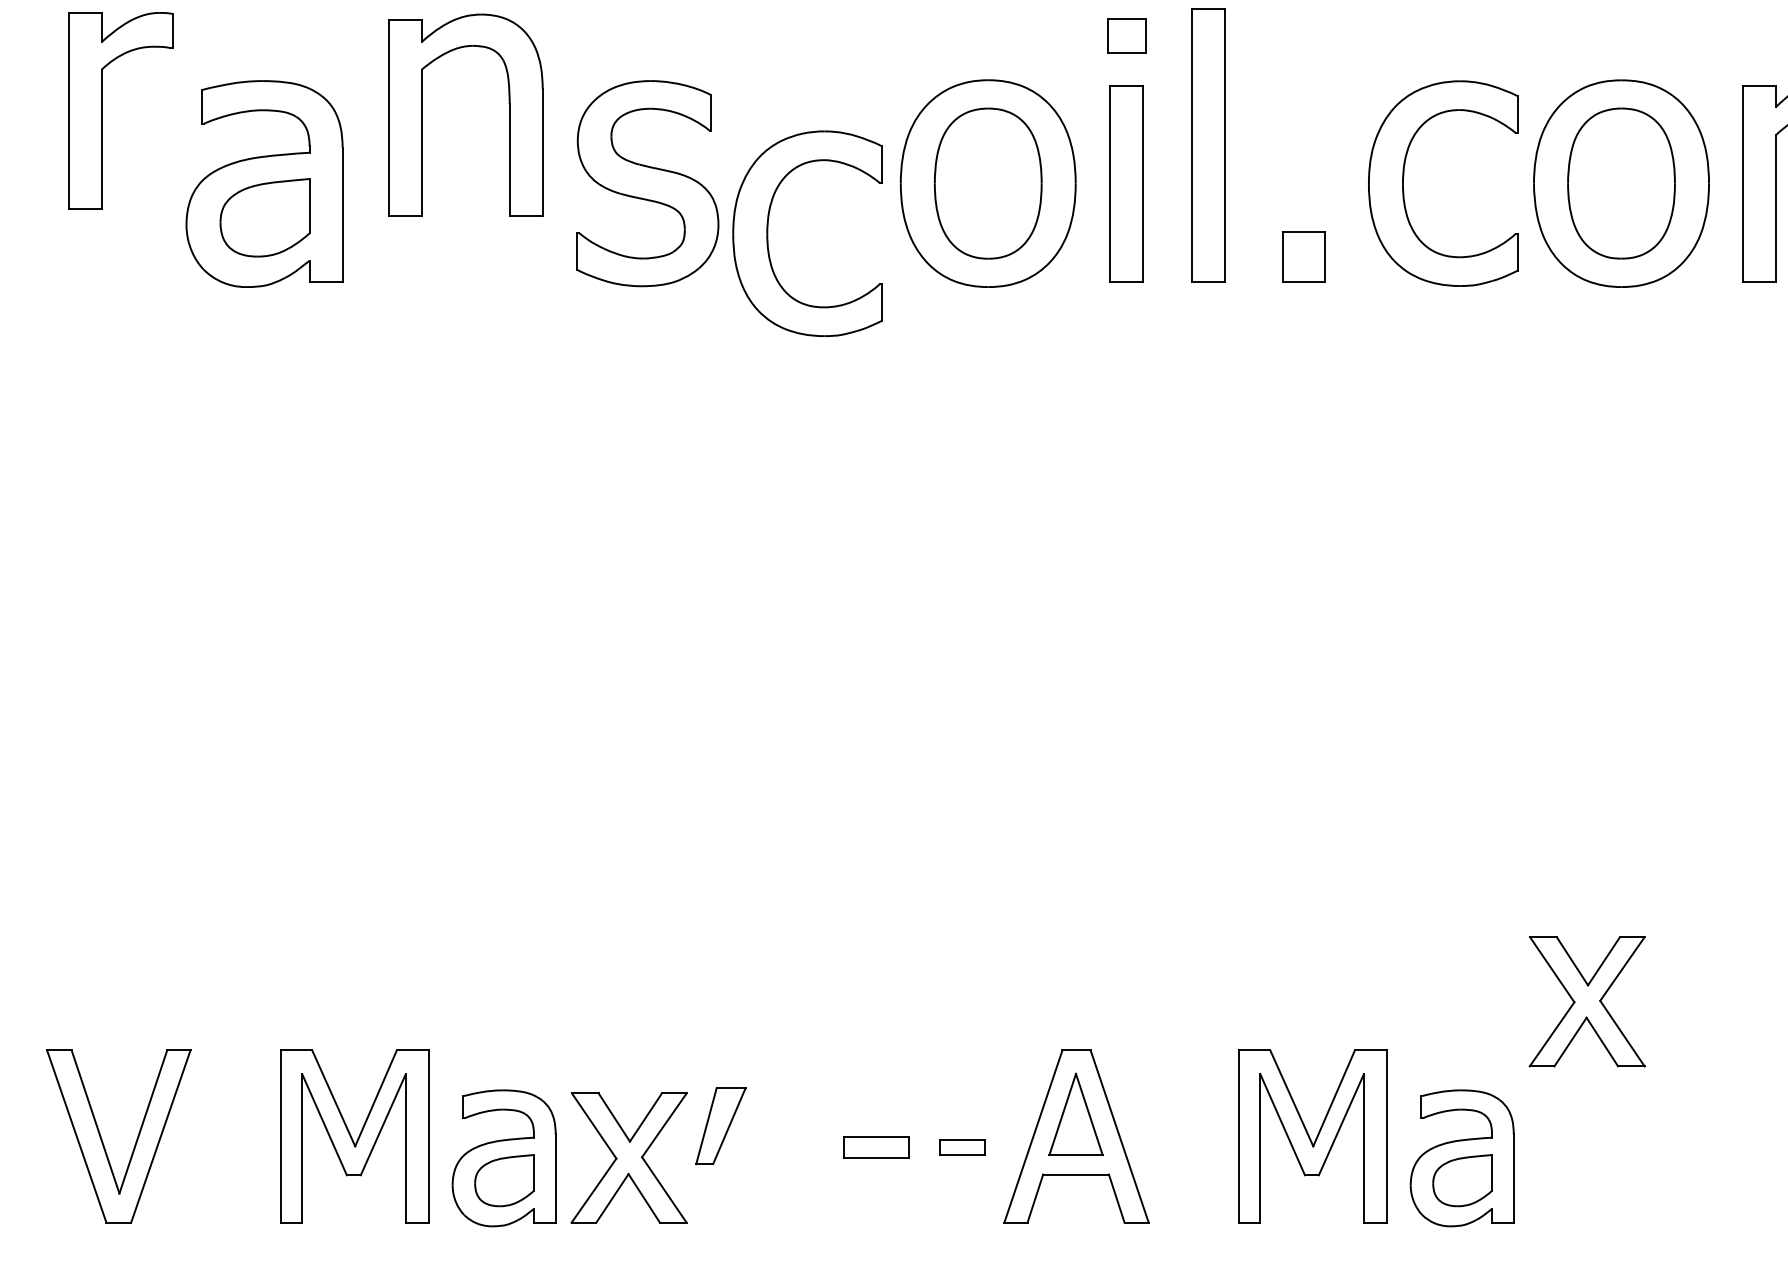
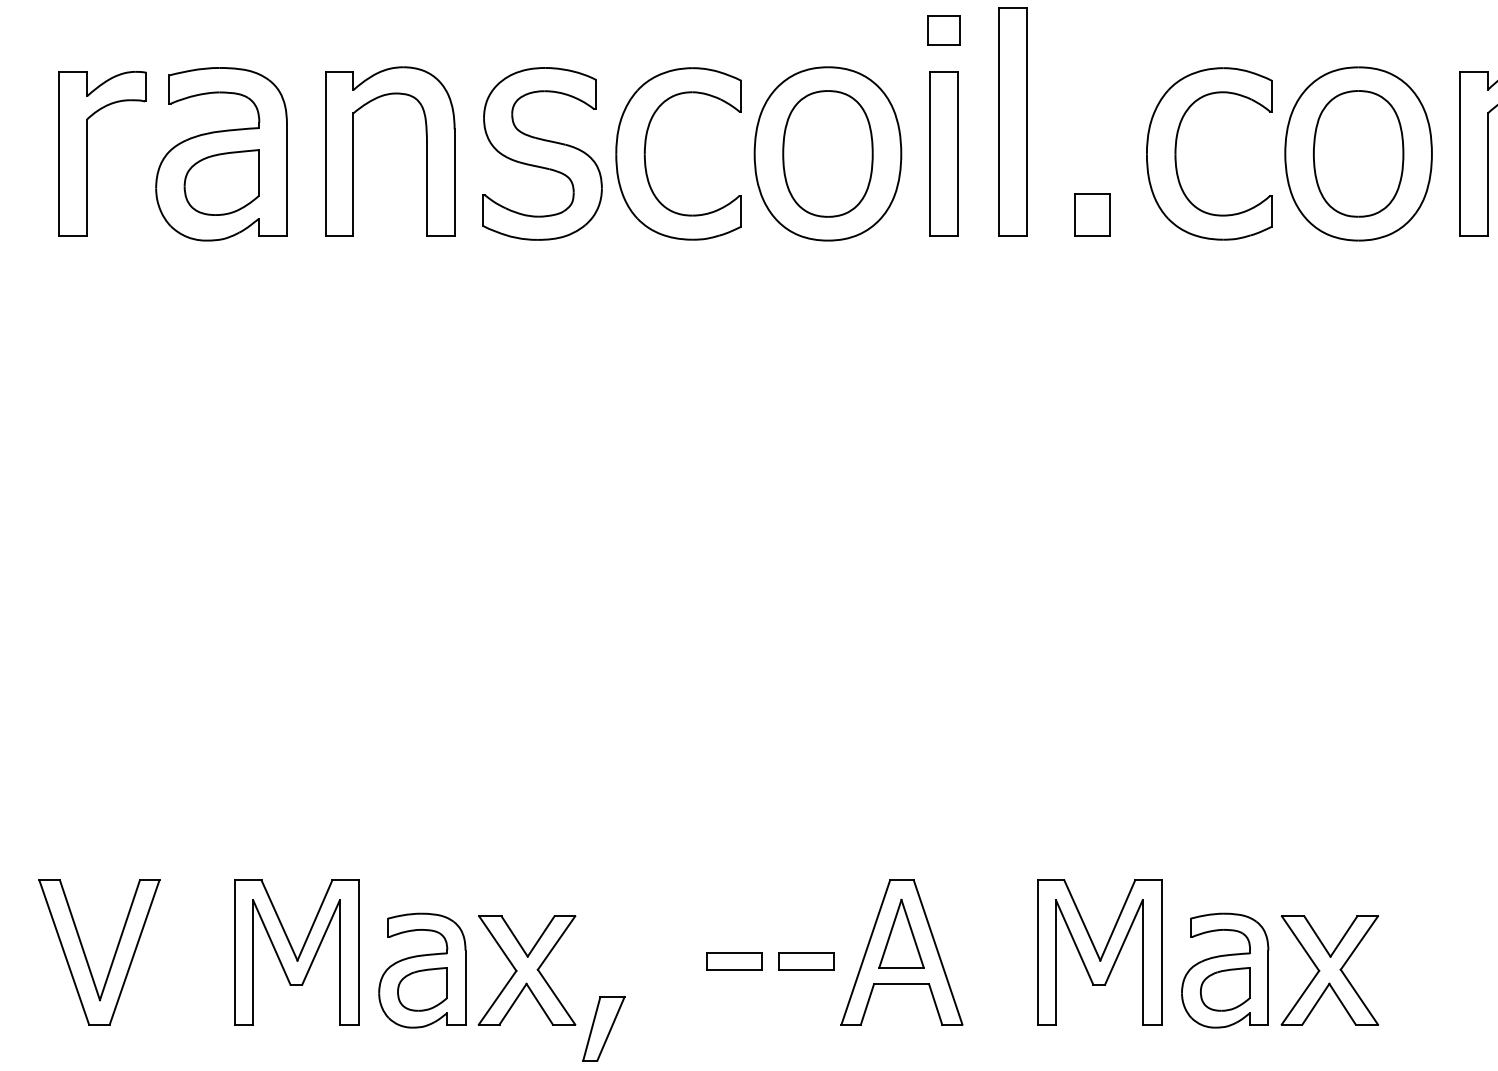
part: (102, 110) -> (87, 153), moved
part: (509, 115) -> (426, 151), moved
part: (769, 223) -> (646, 145), moved
part: (1586, 1001) -> (1329, 970), moved
part: (720, 1125) -> (603, 1028), moved
part: (962, 1147) -> (806, 961), size x1.43

